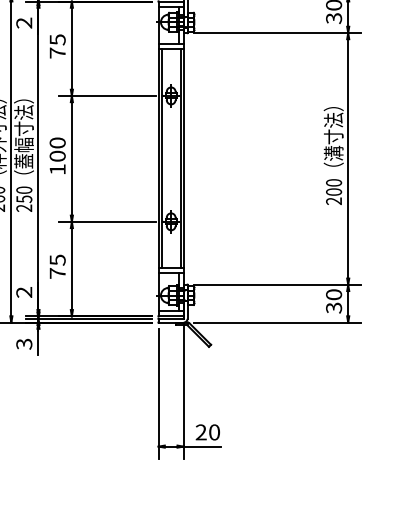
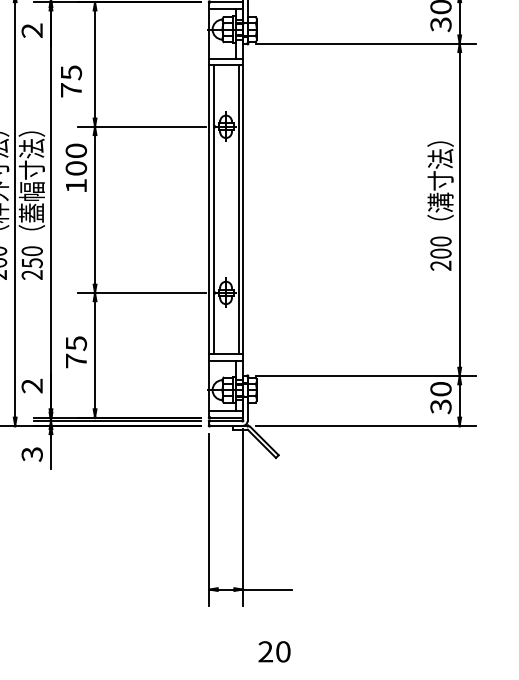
text: (57, 46) -> (71, 81), moved
text: (57, 155) -> (75, 167), moved
text: (207, 432) -> (274, 651), moved

